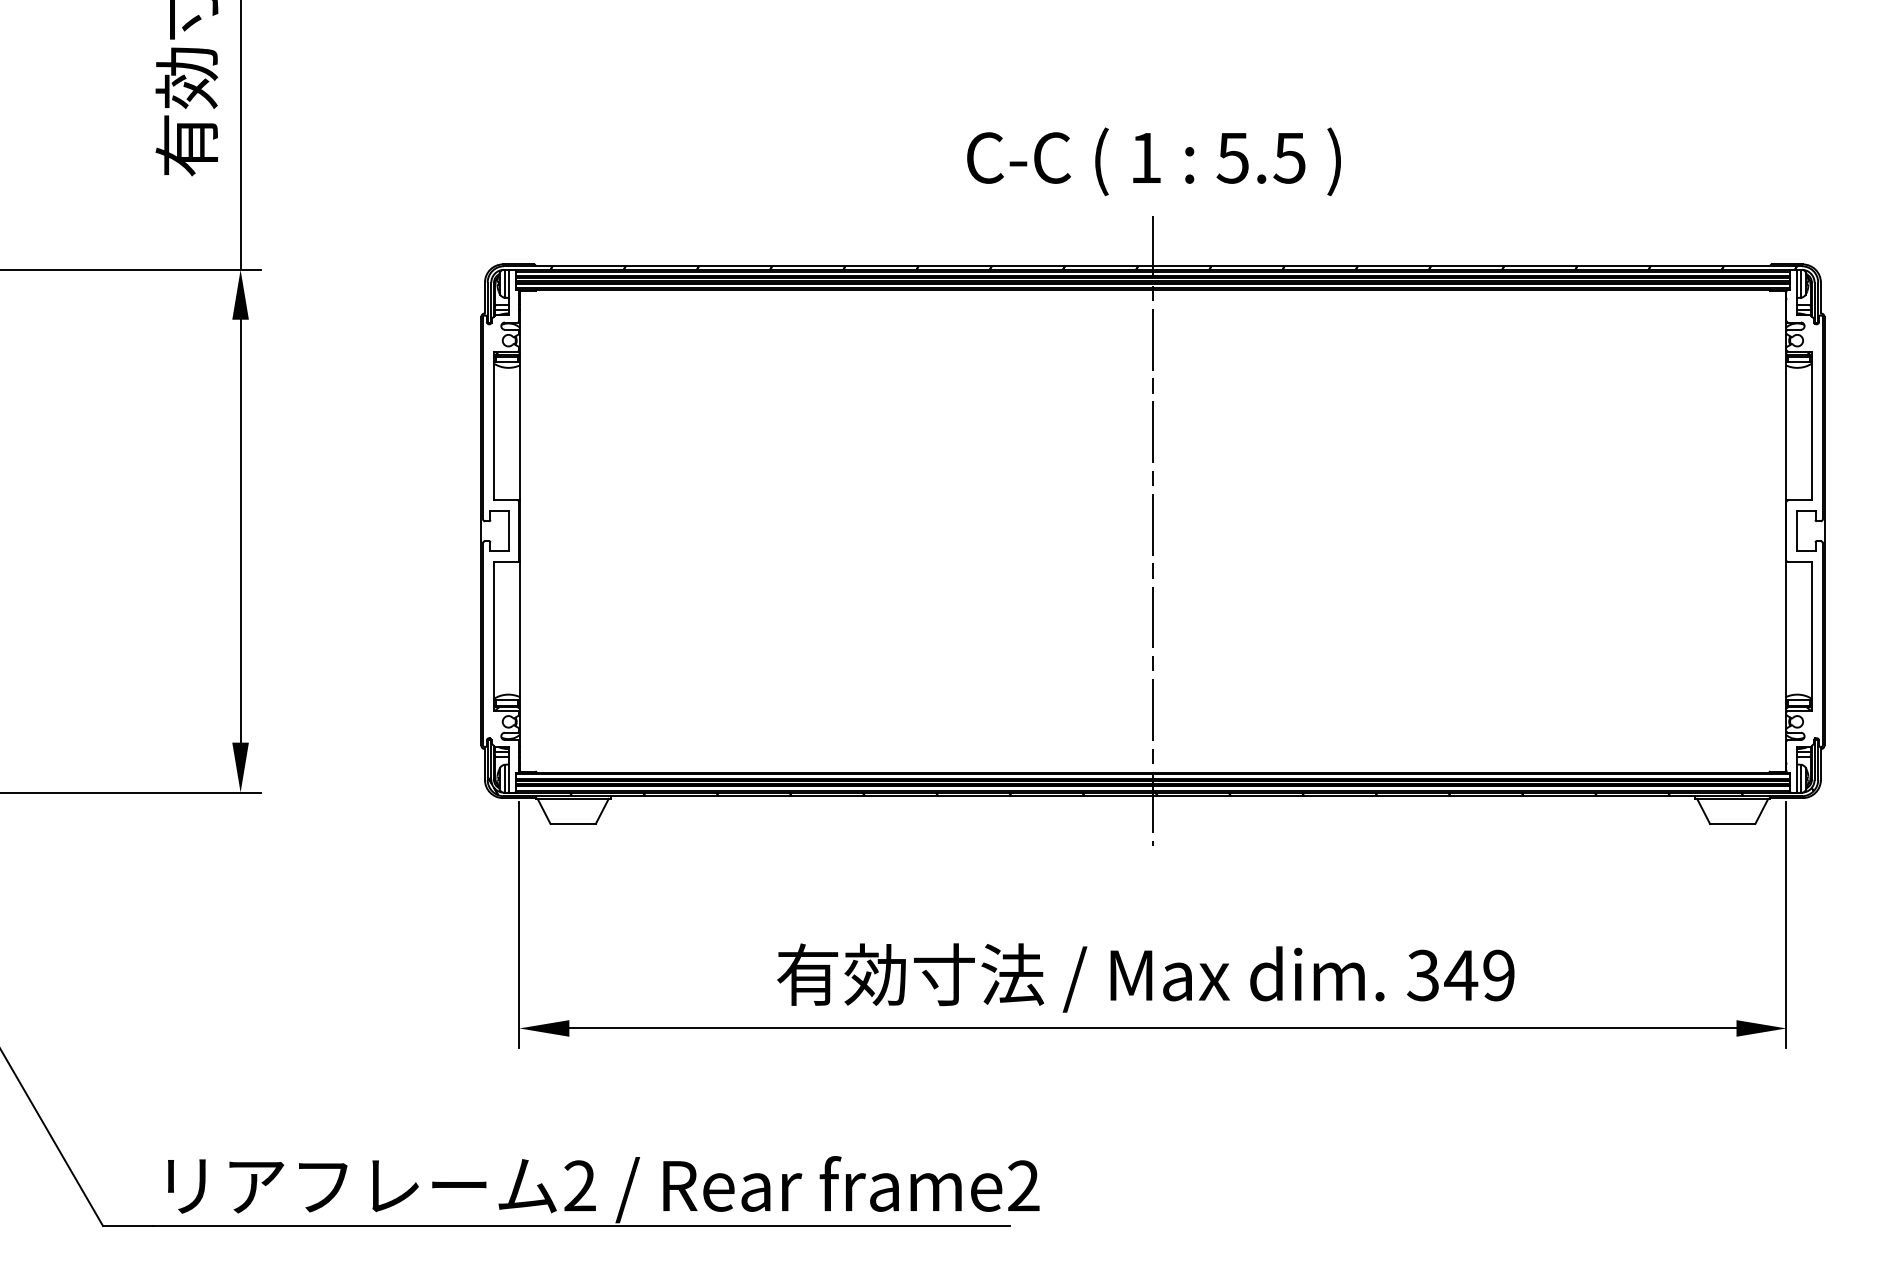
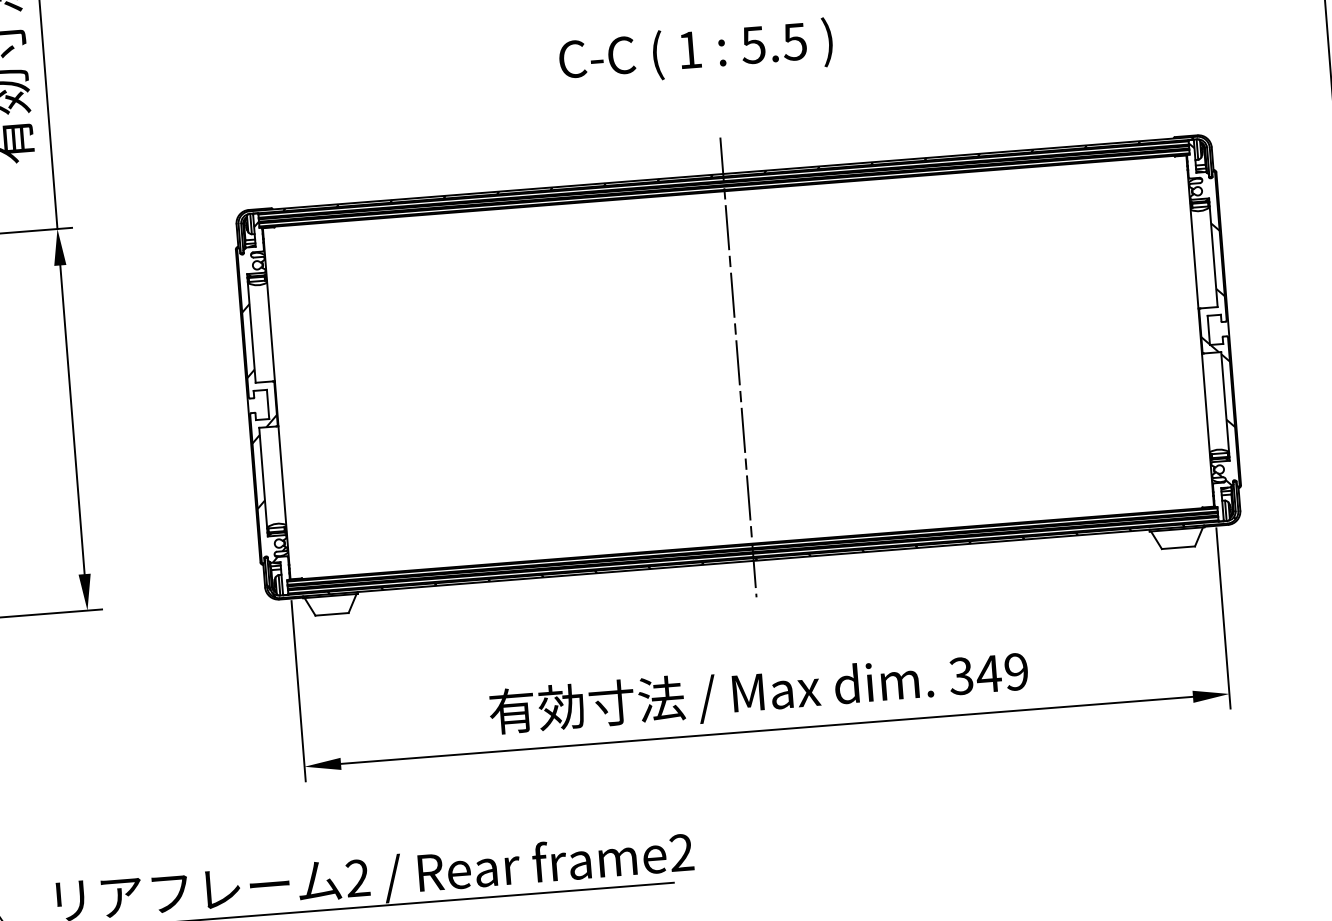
text: (1153, 161) -> (695, 52), moved
hatch: (1804, 509) -> (1212, 314), added
hatch: (501, 514) -> (261, 392), added

